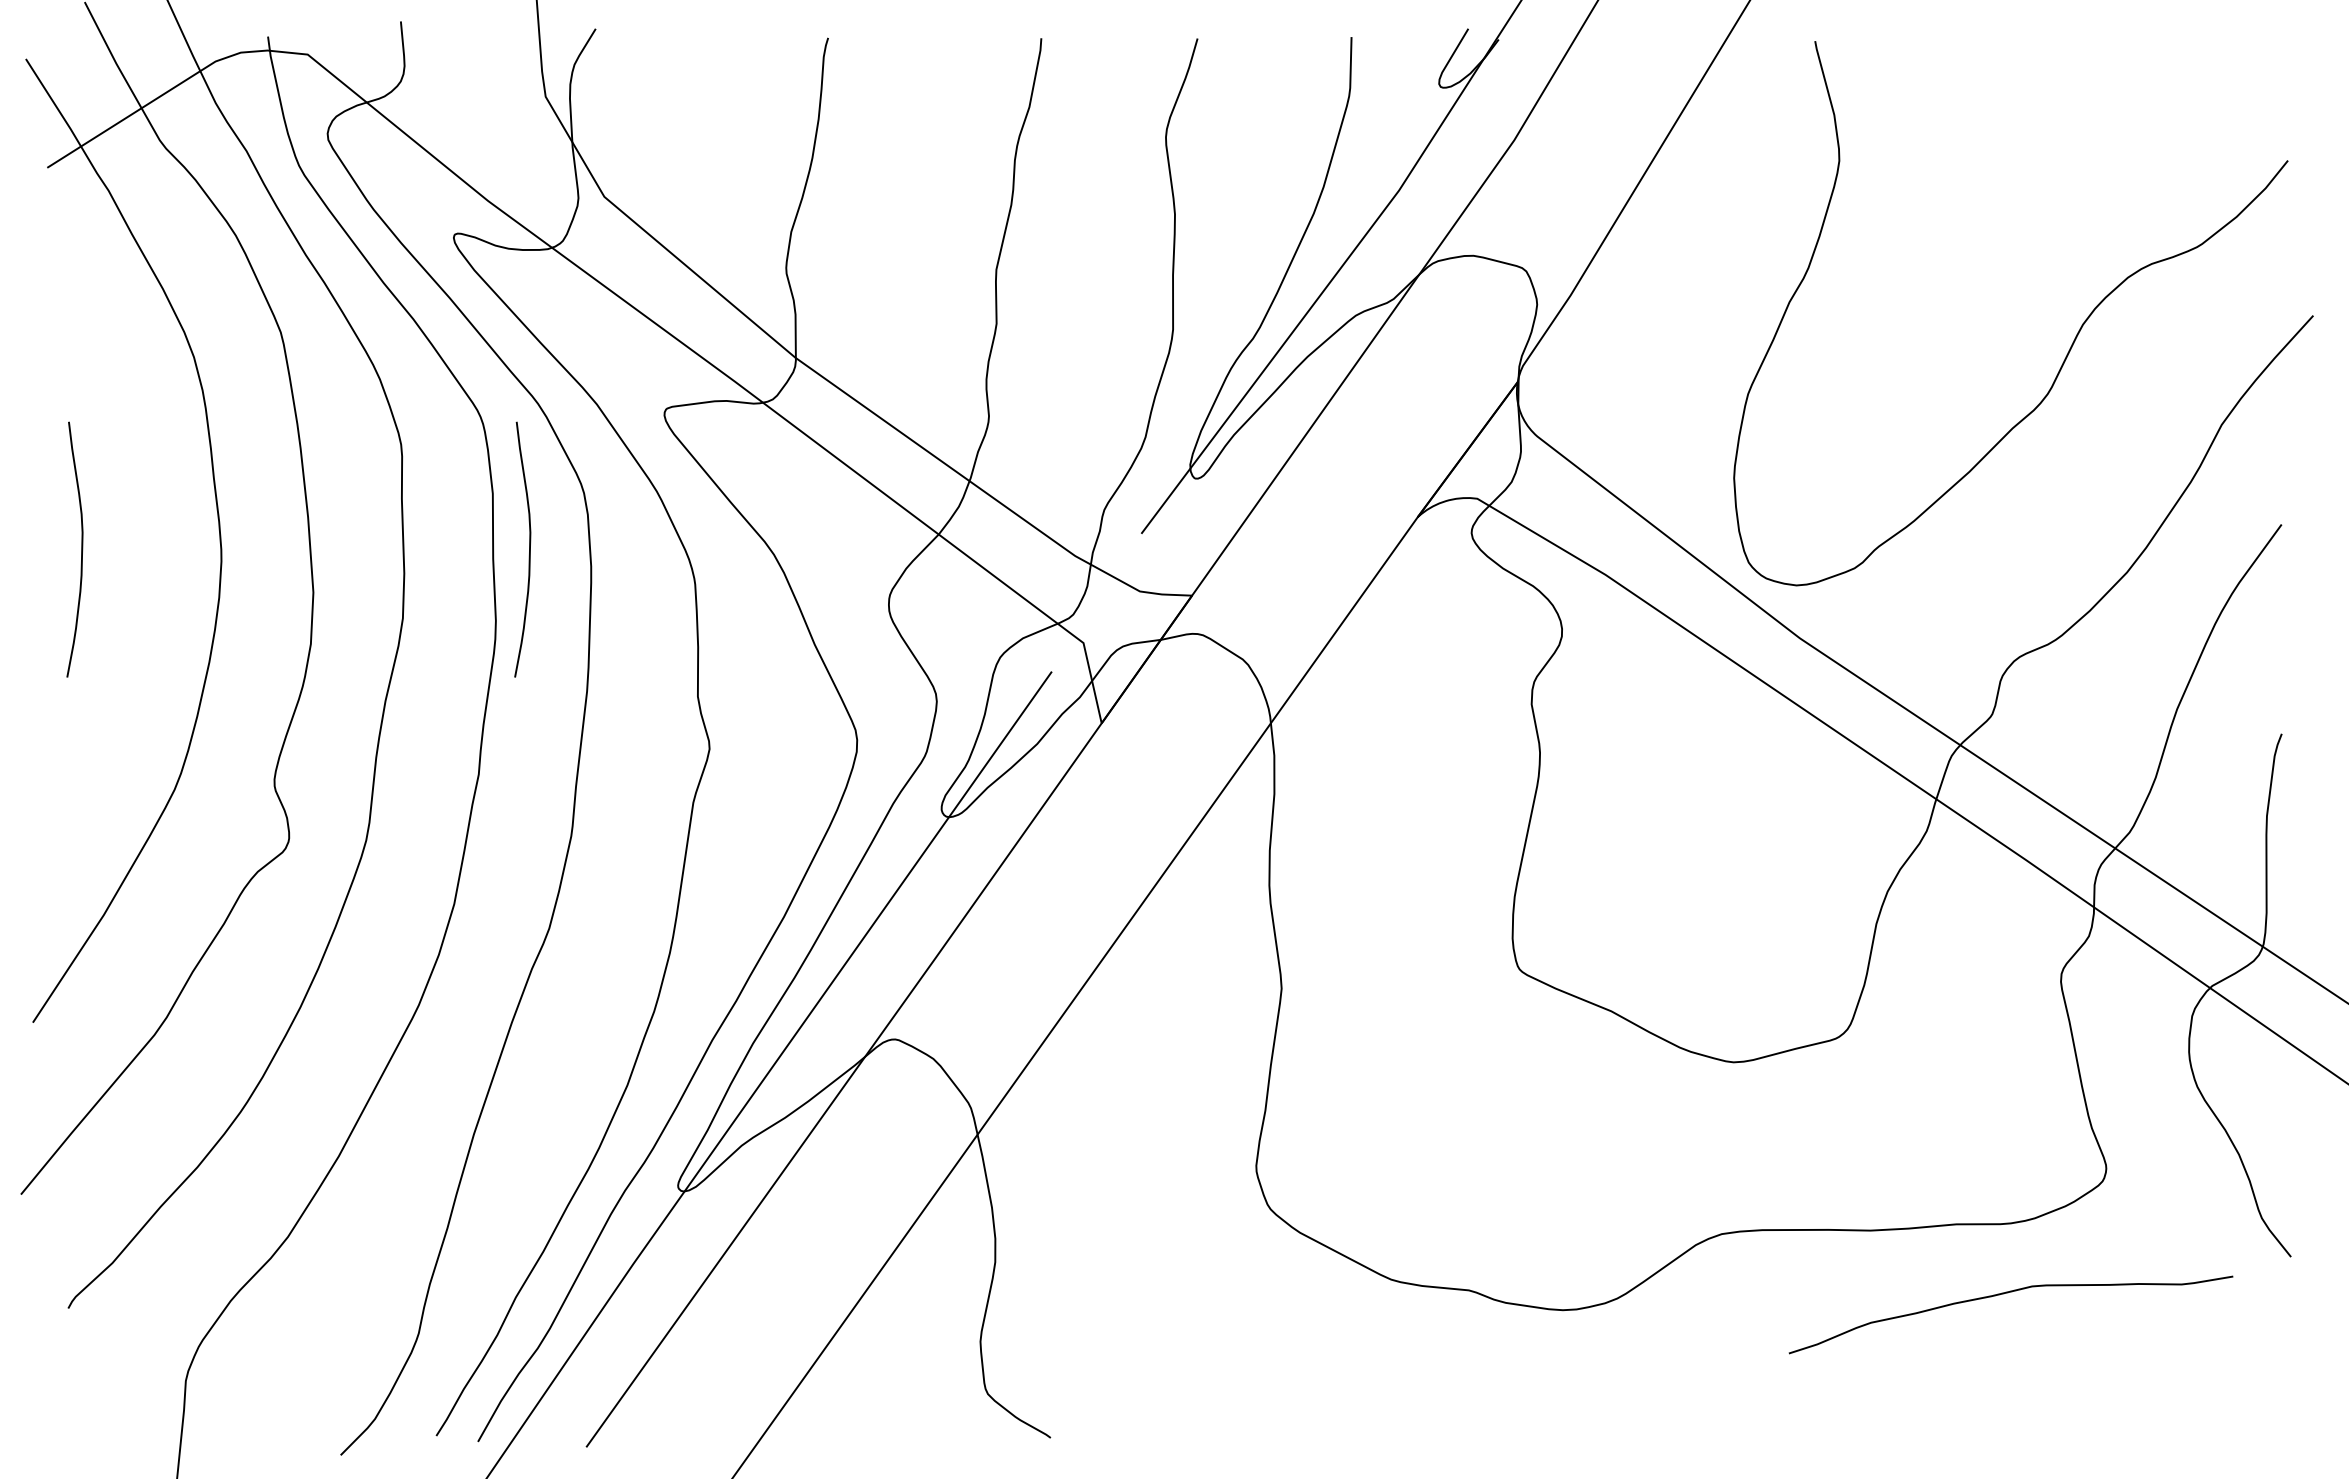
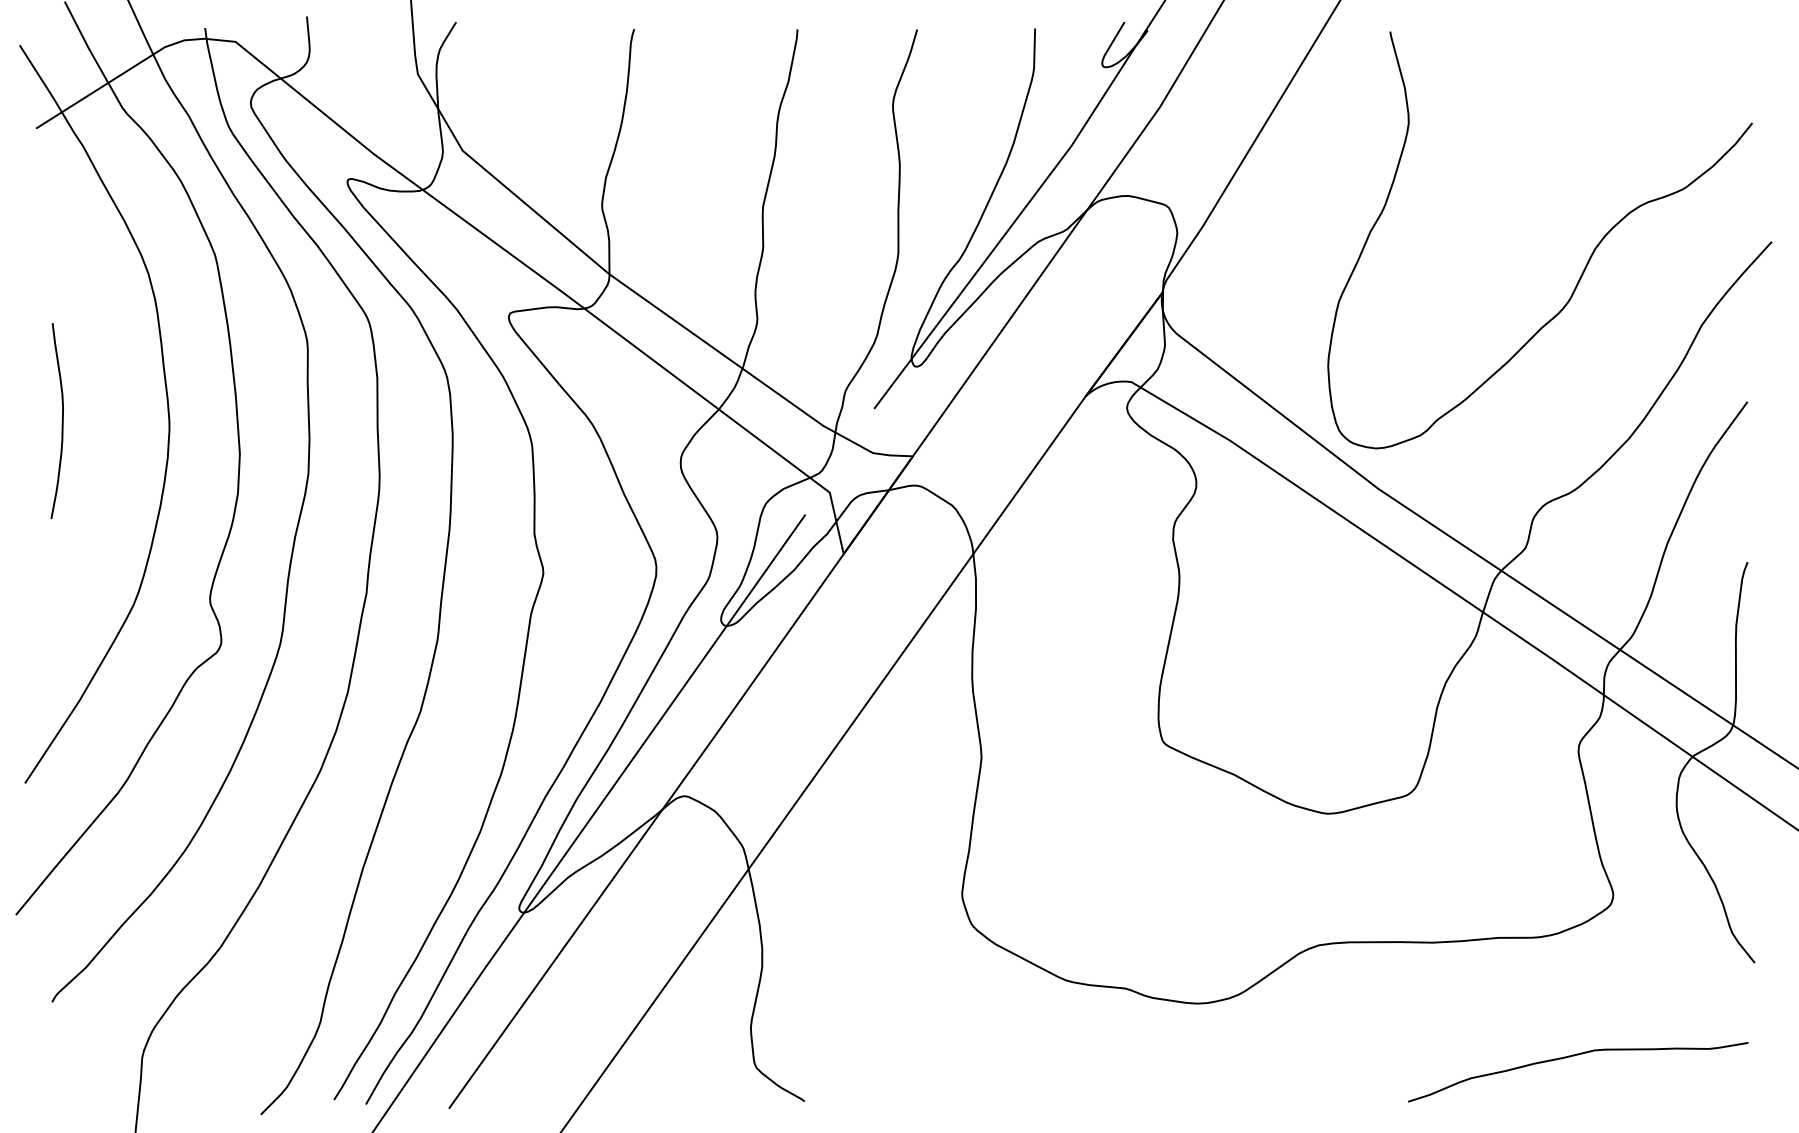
curve: (528, 548) -> (404, 420), removed
curve: (2006, 1294) -> (1574, 1056), moved

